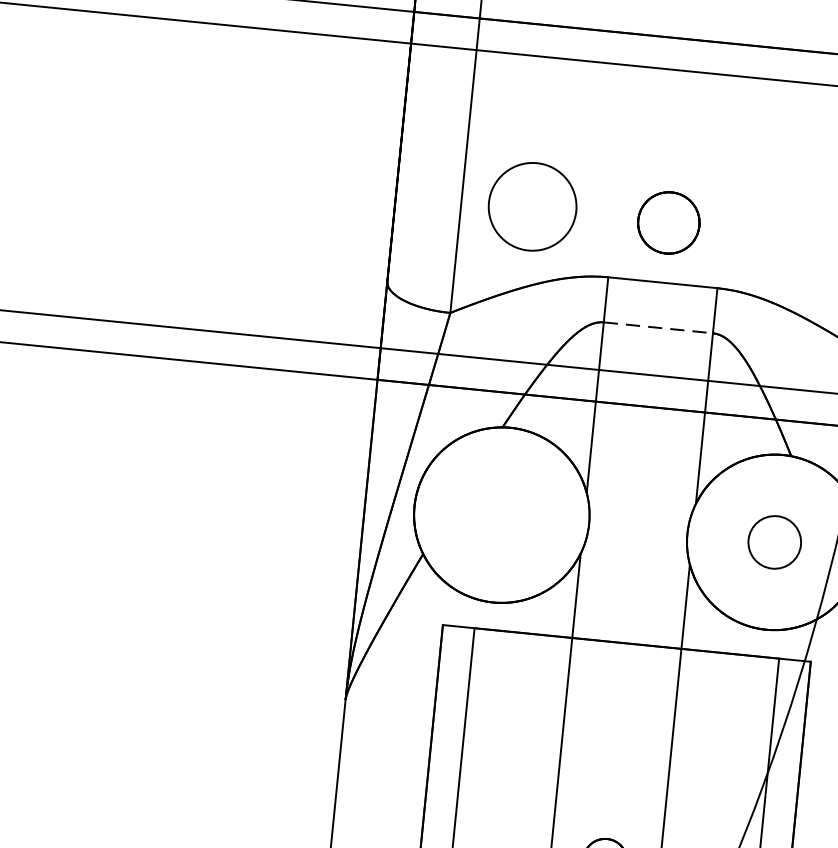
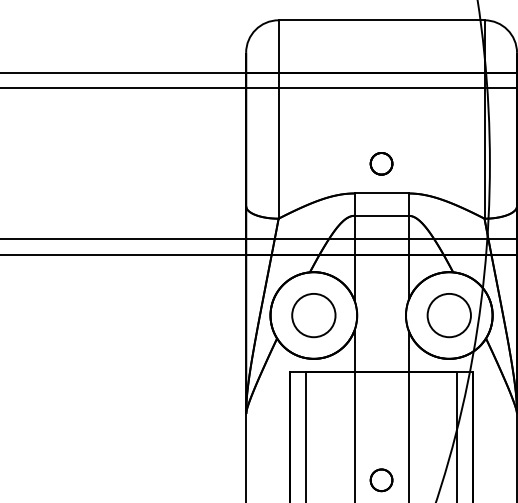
circle: (531, 206) -> (313, 315), moved
part: (668, 222) -> (381, 163), size x0.71
line: (660, 327) -> (382, 215), dashed -> solid
circle: (773, 542) -> (448, 315), size x1.67

